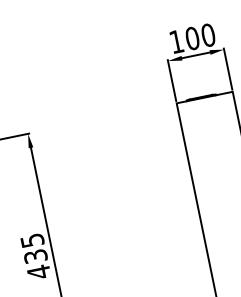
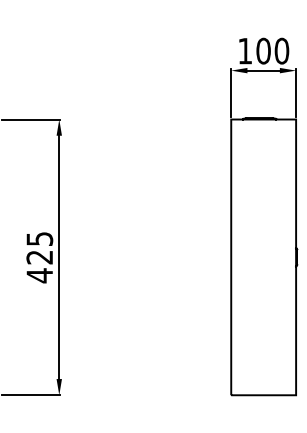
text: (35, 256) -> (39, 257), 435 -> 425

